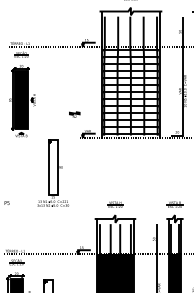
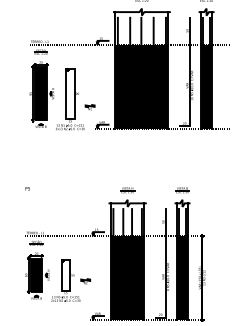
fill: (130, 92) -> (141, 86), added
part: (53, 173) -> (70, 99), moved

